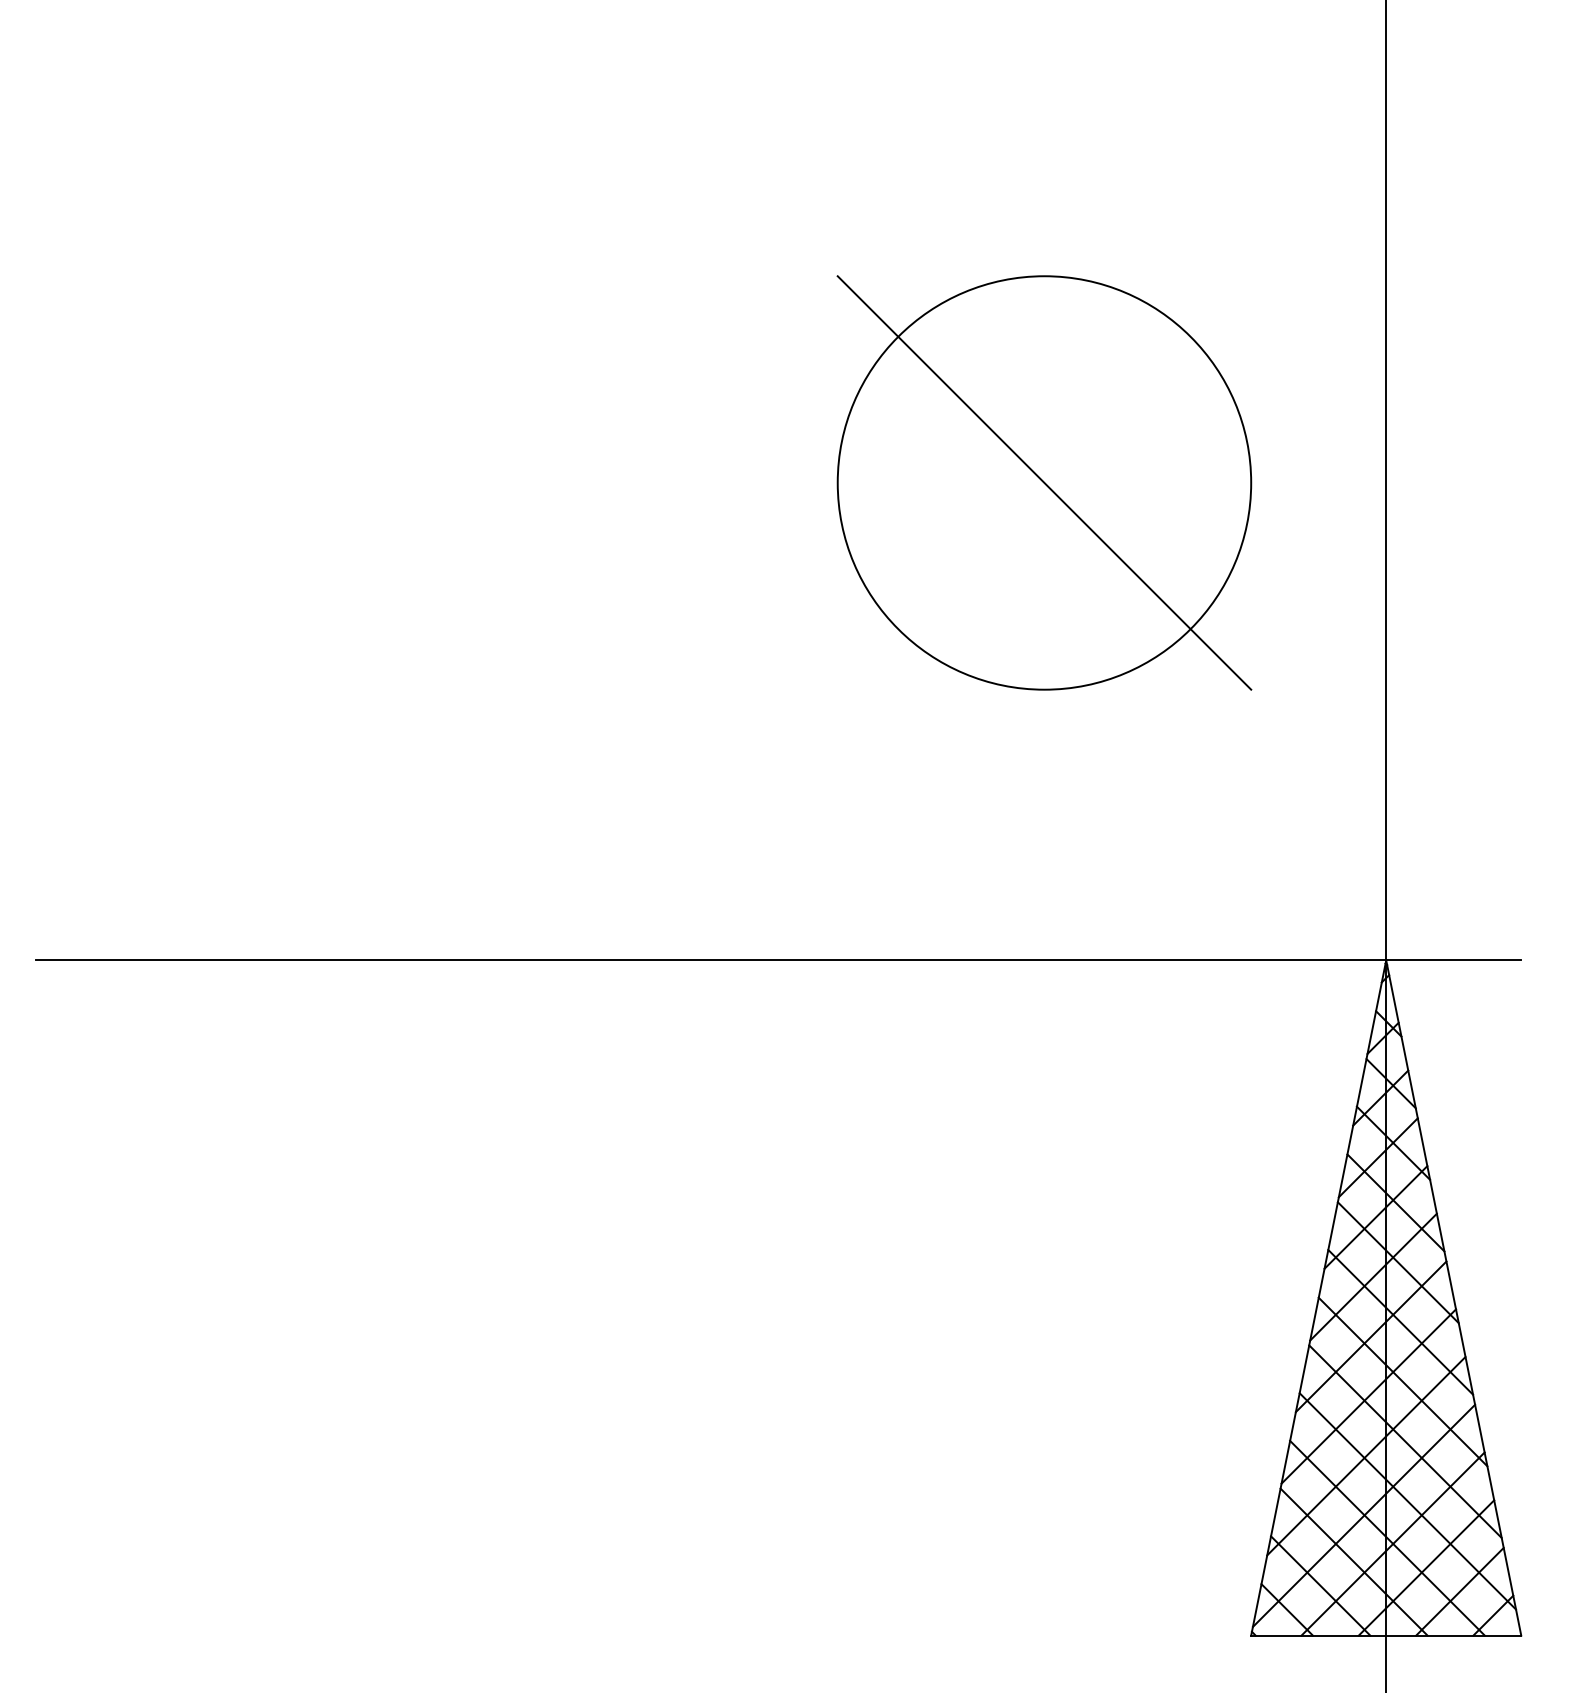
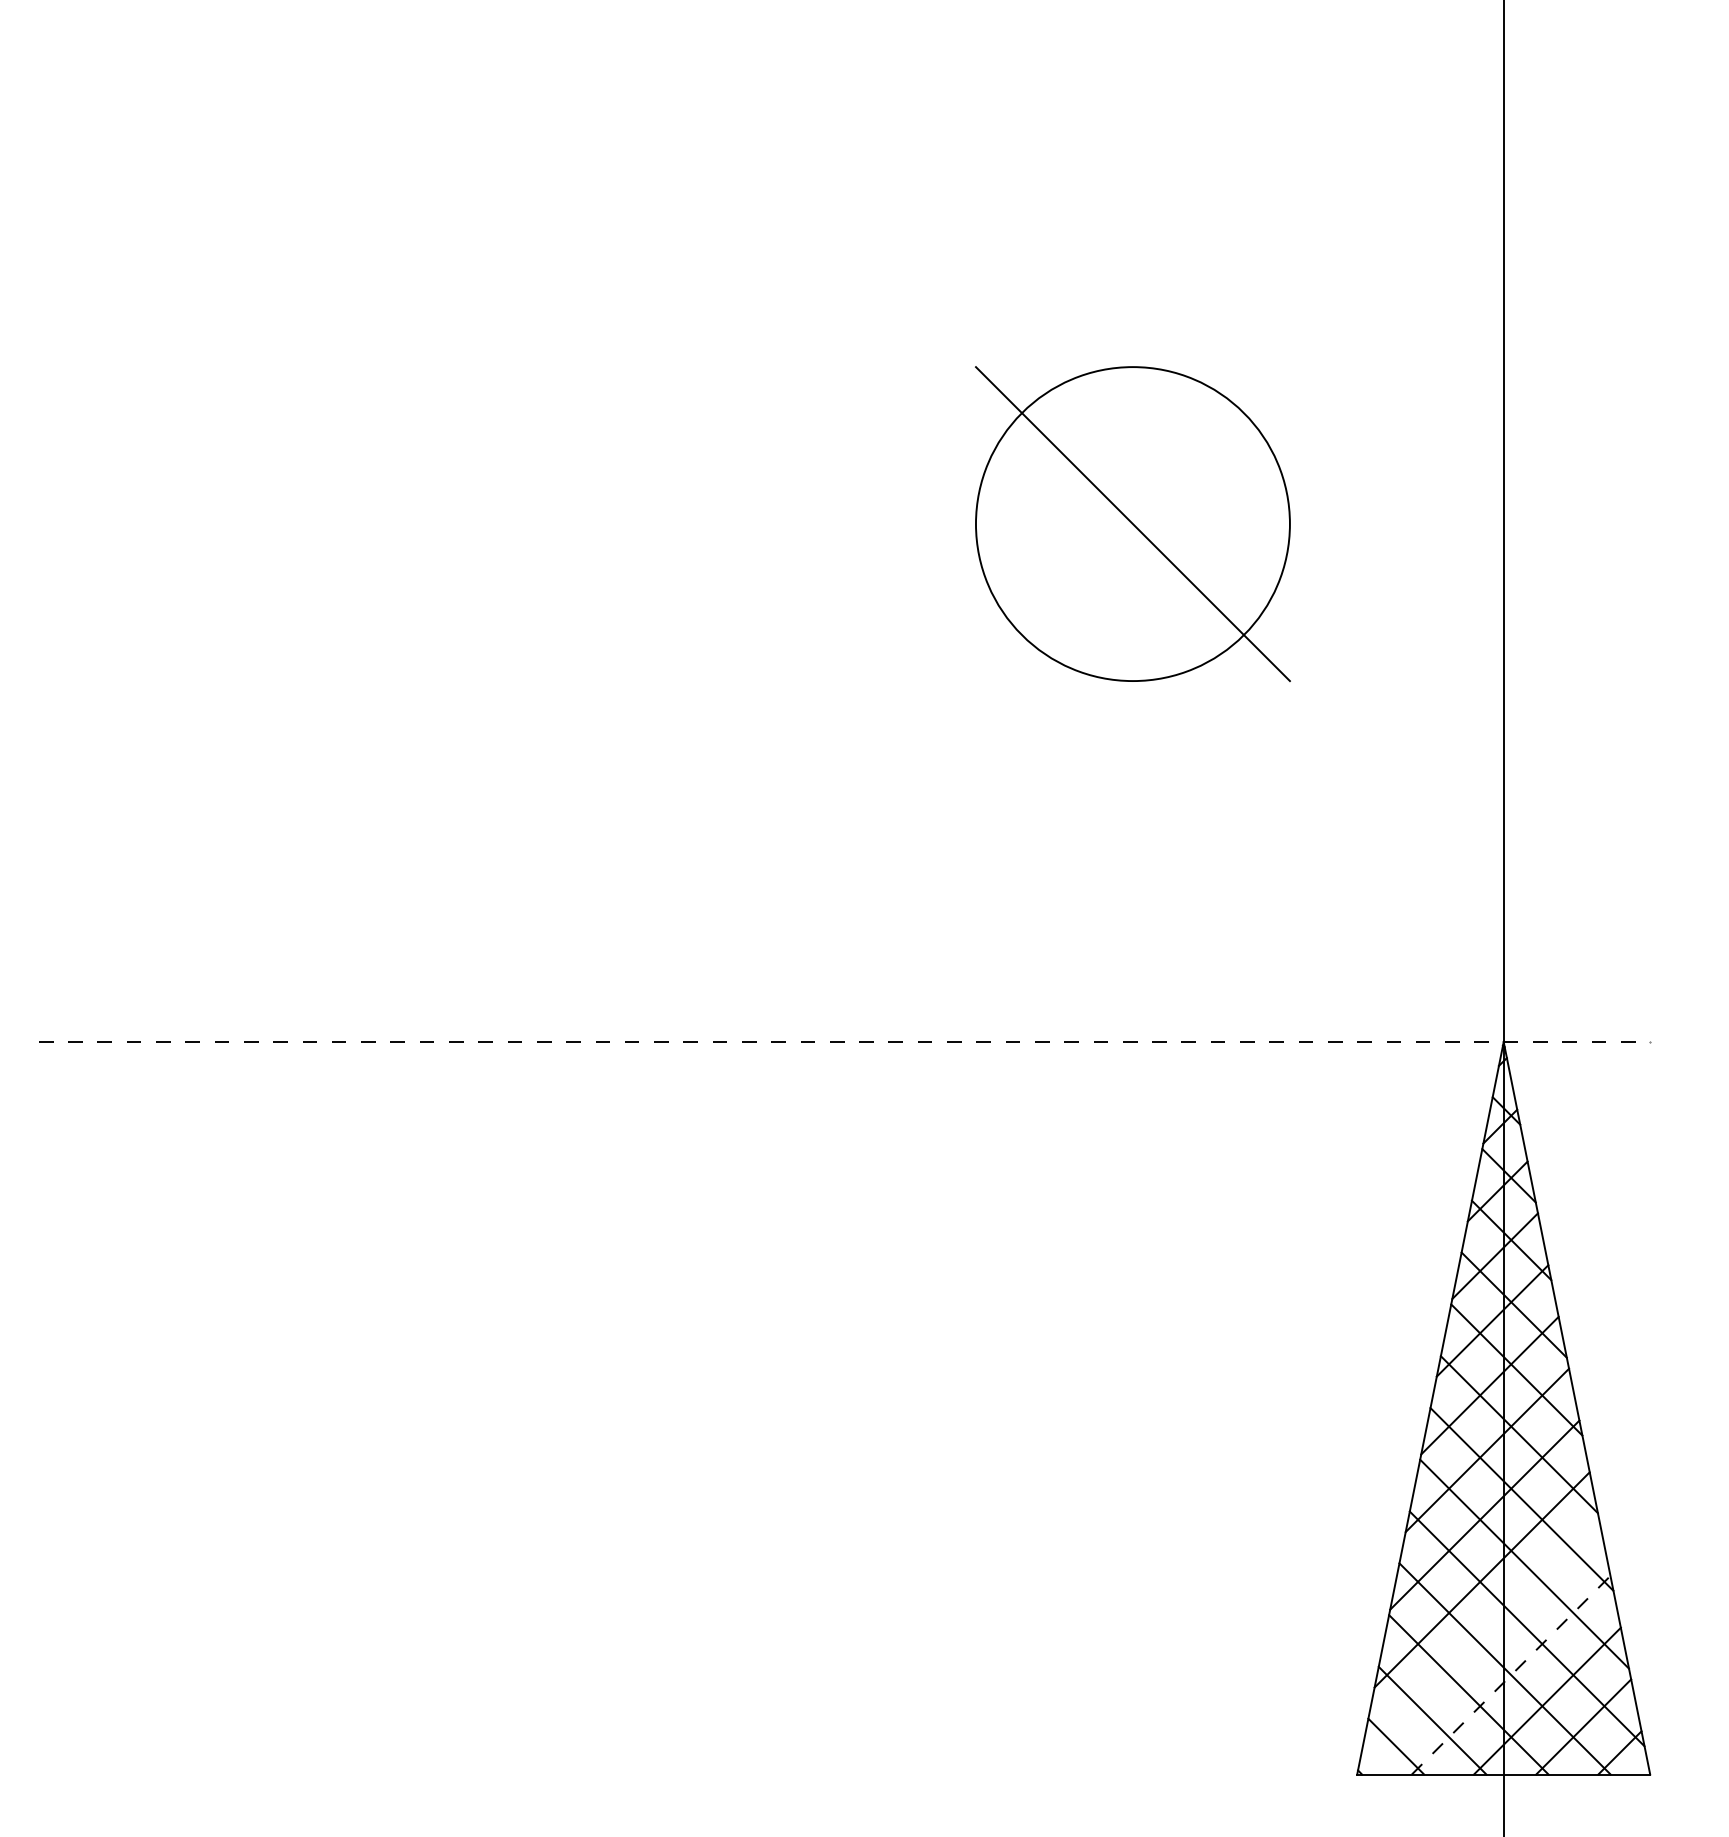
part: (1044, 482) -> (1132, 523), size x0.7
line: (778, 960) -> (844, 1042), solid -> dashed
line: (1363, 1515) -> (1479, 1644), removed
line: (1393, 1543) -> (1511, 1674), solid -> dashed

